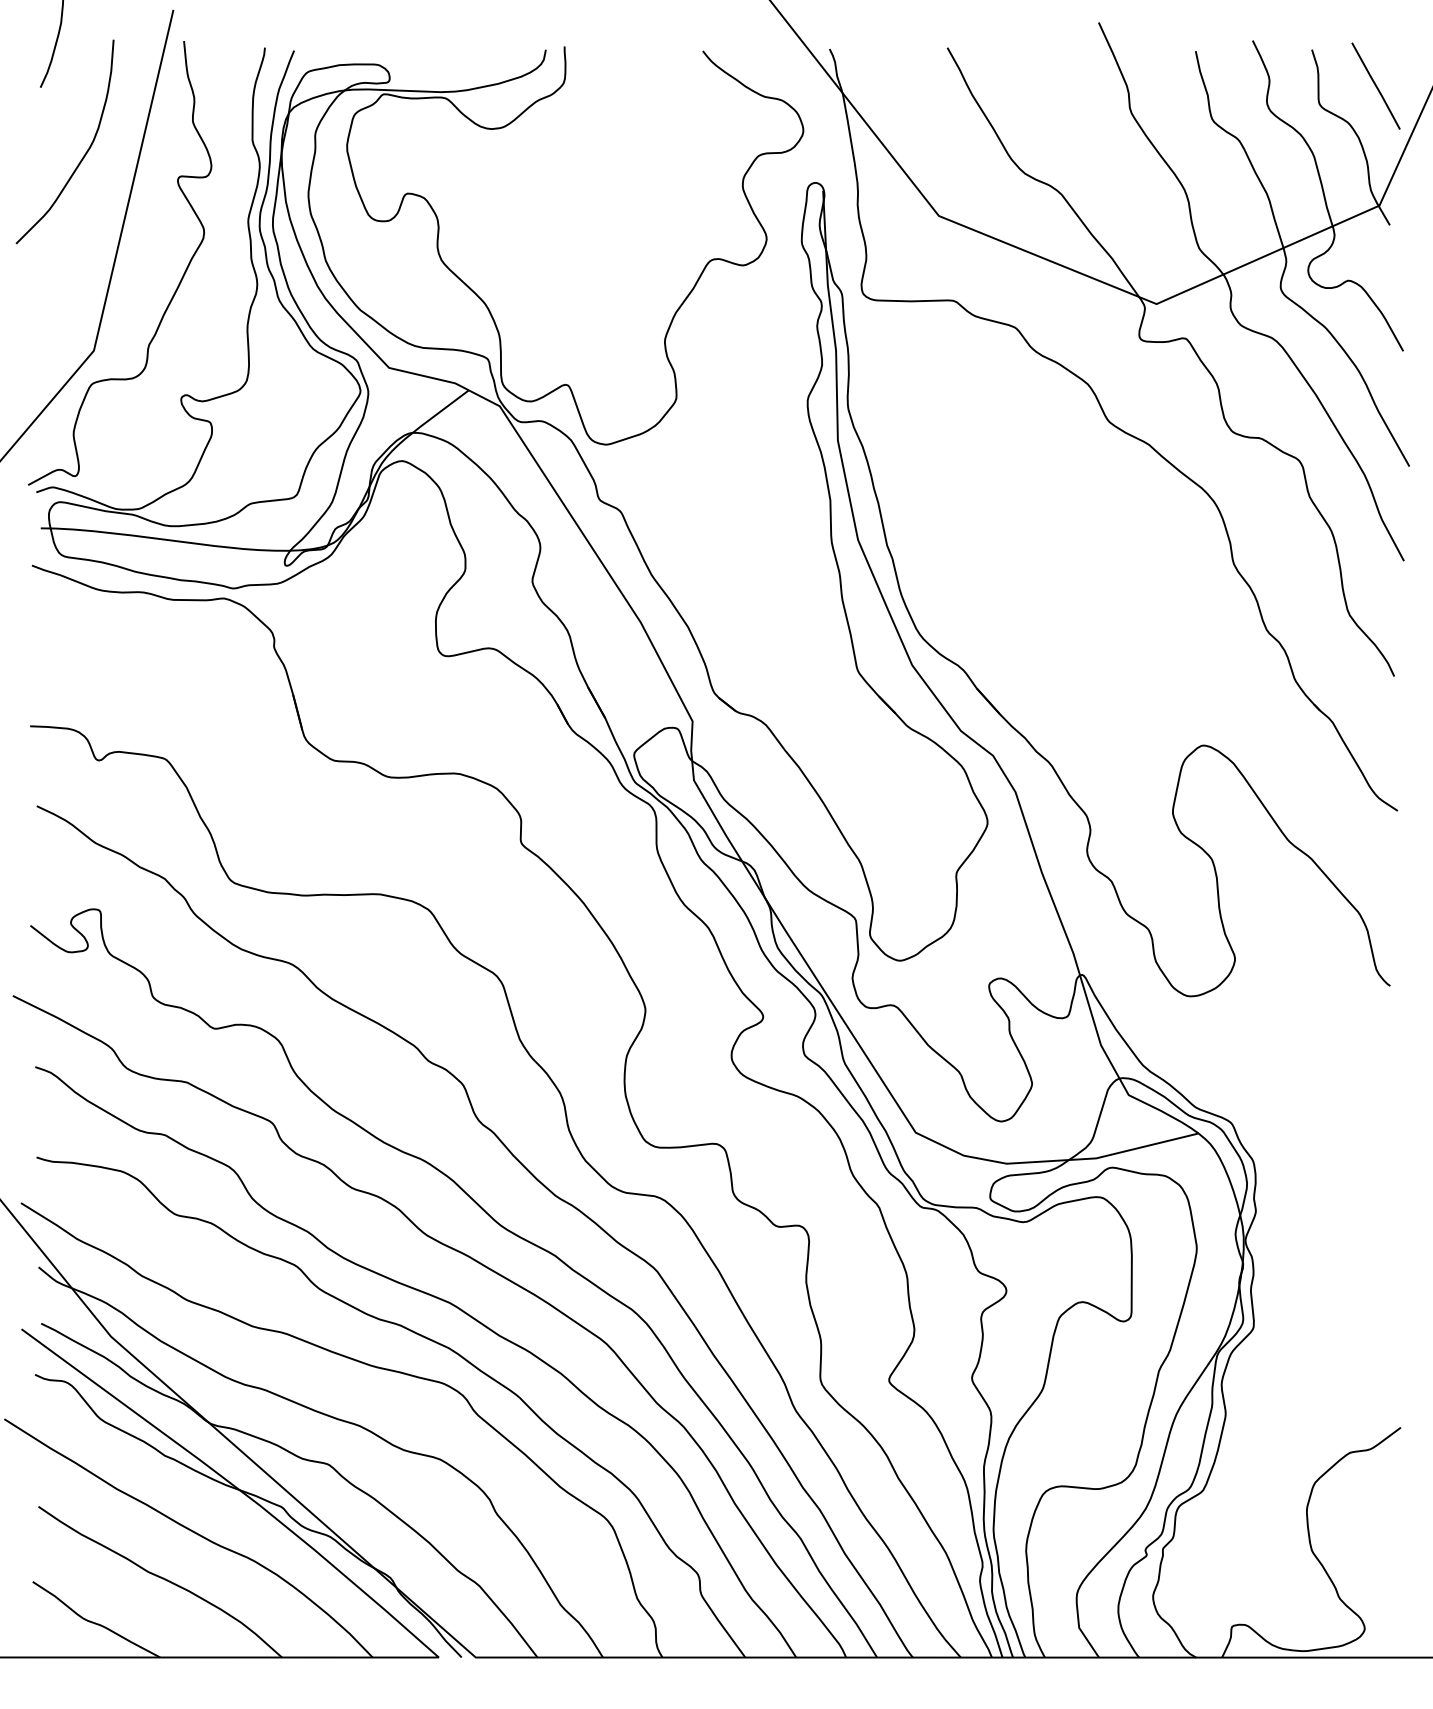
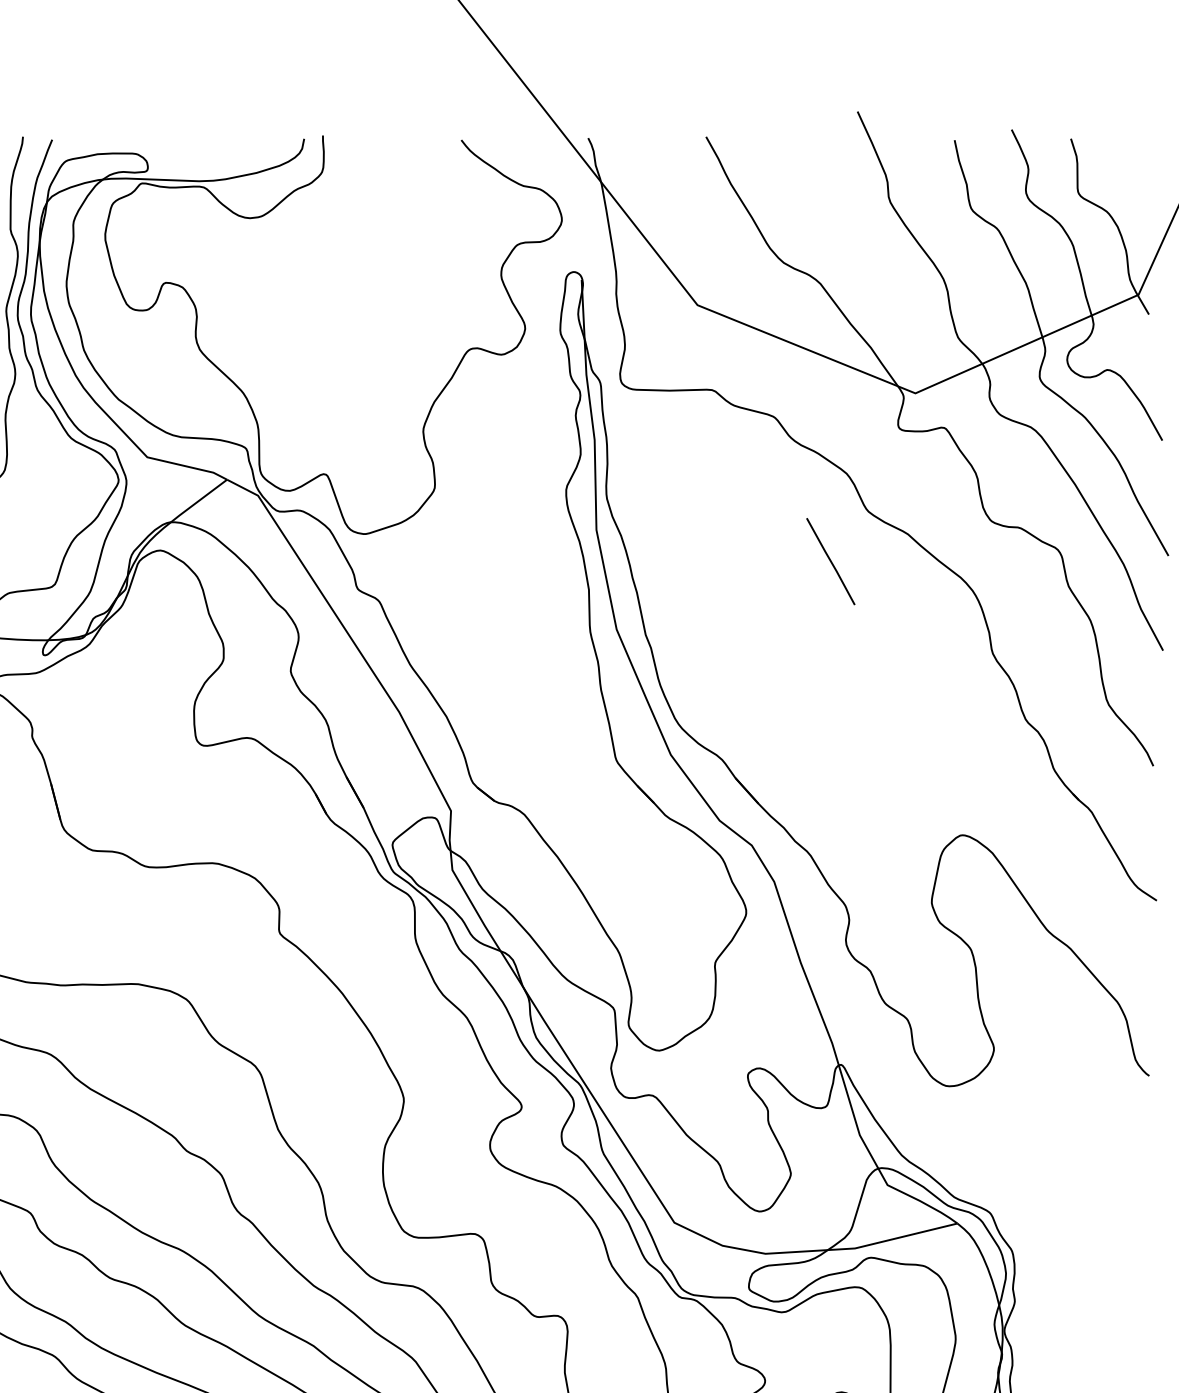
line: (1375, 85) -> (830, 560), moved

